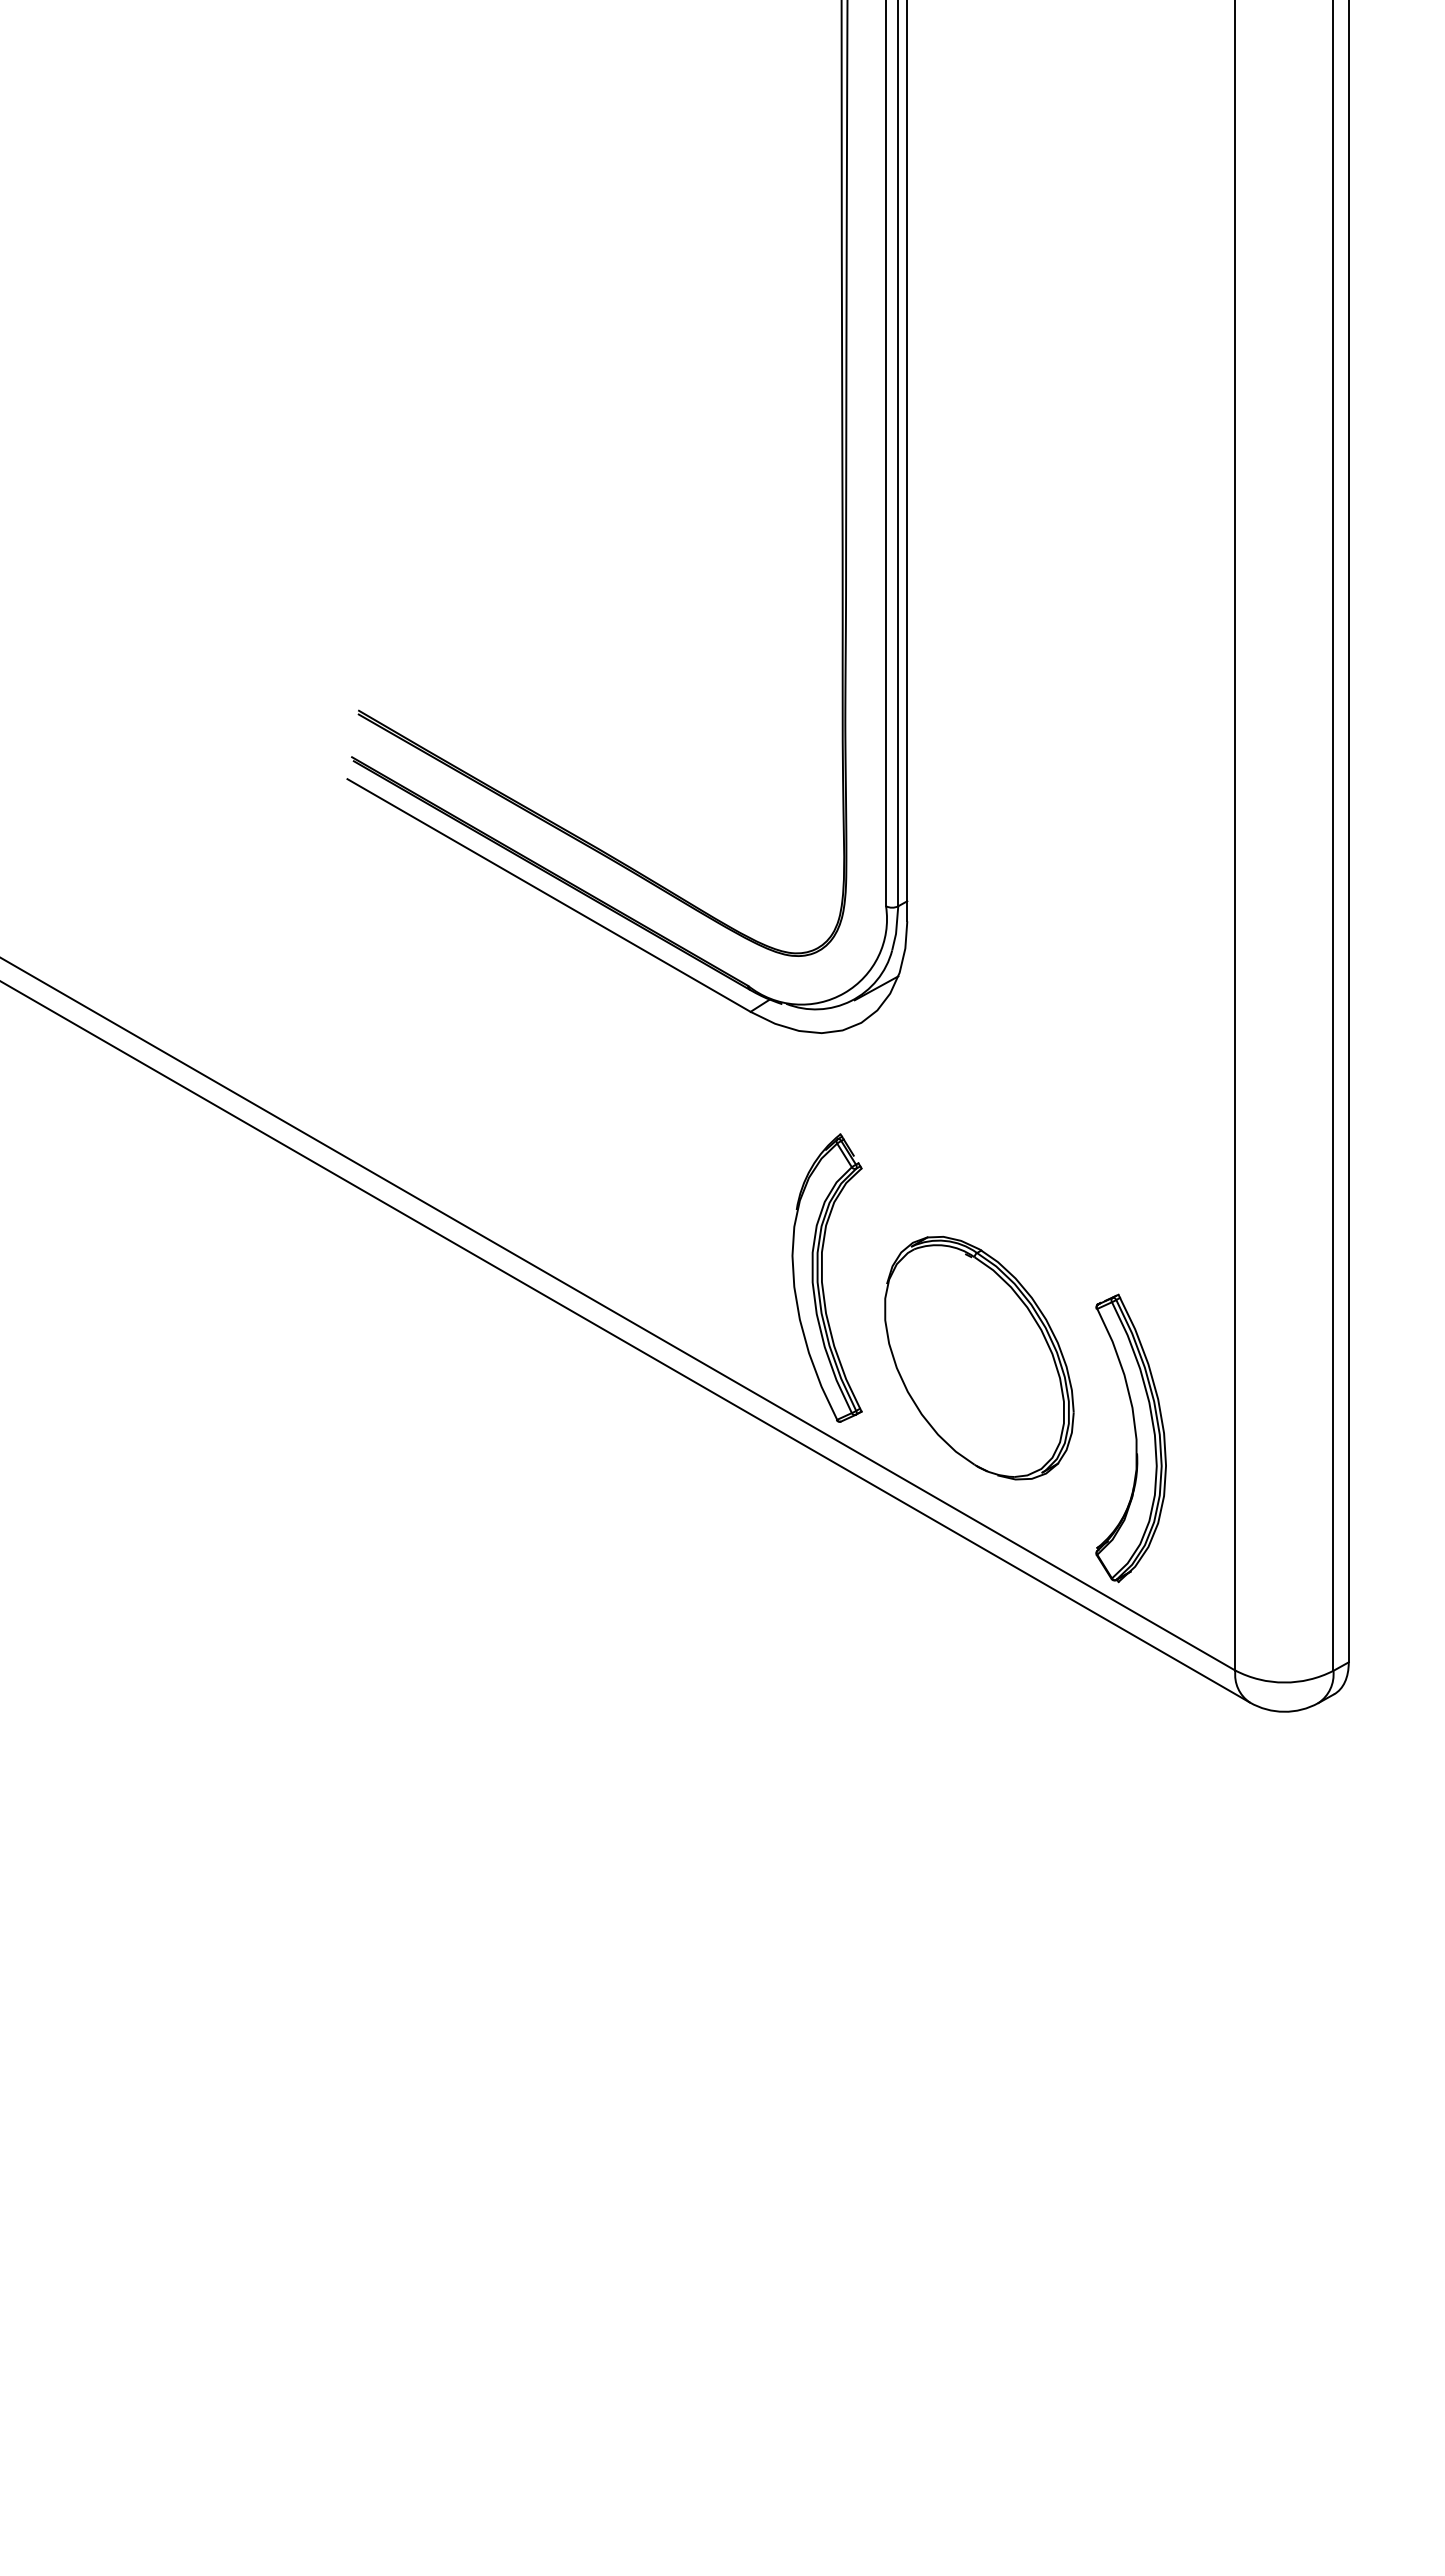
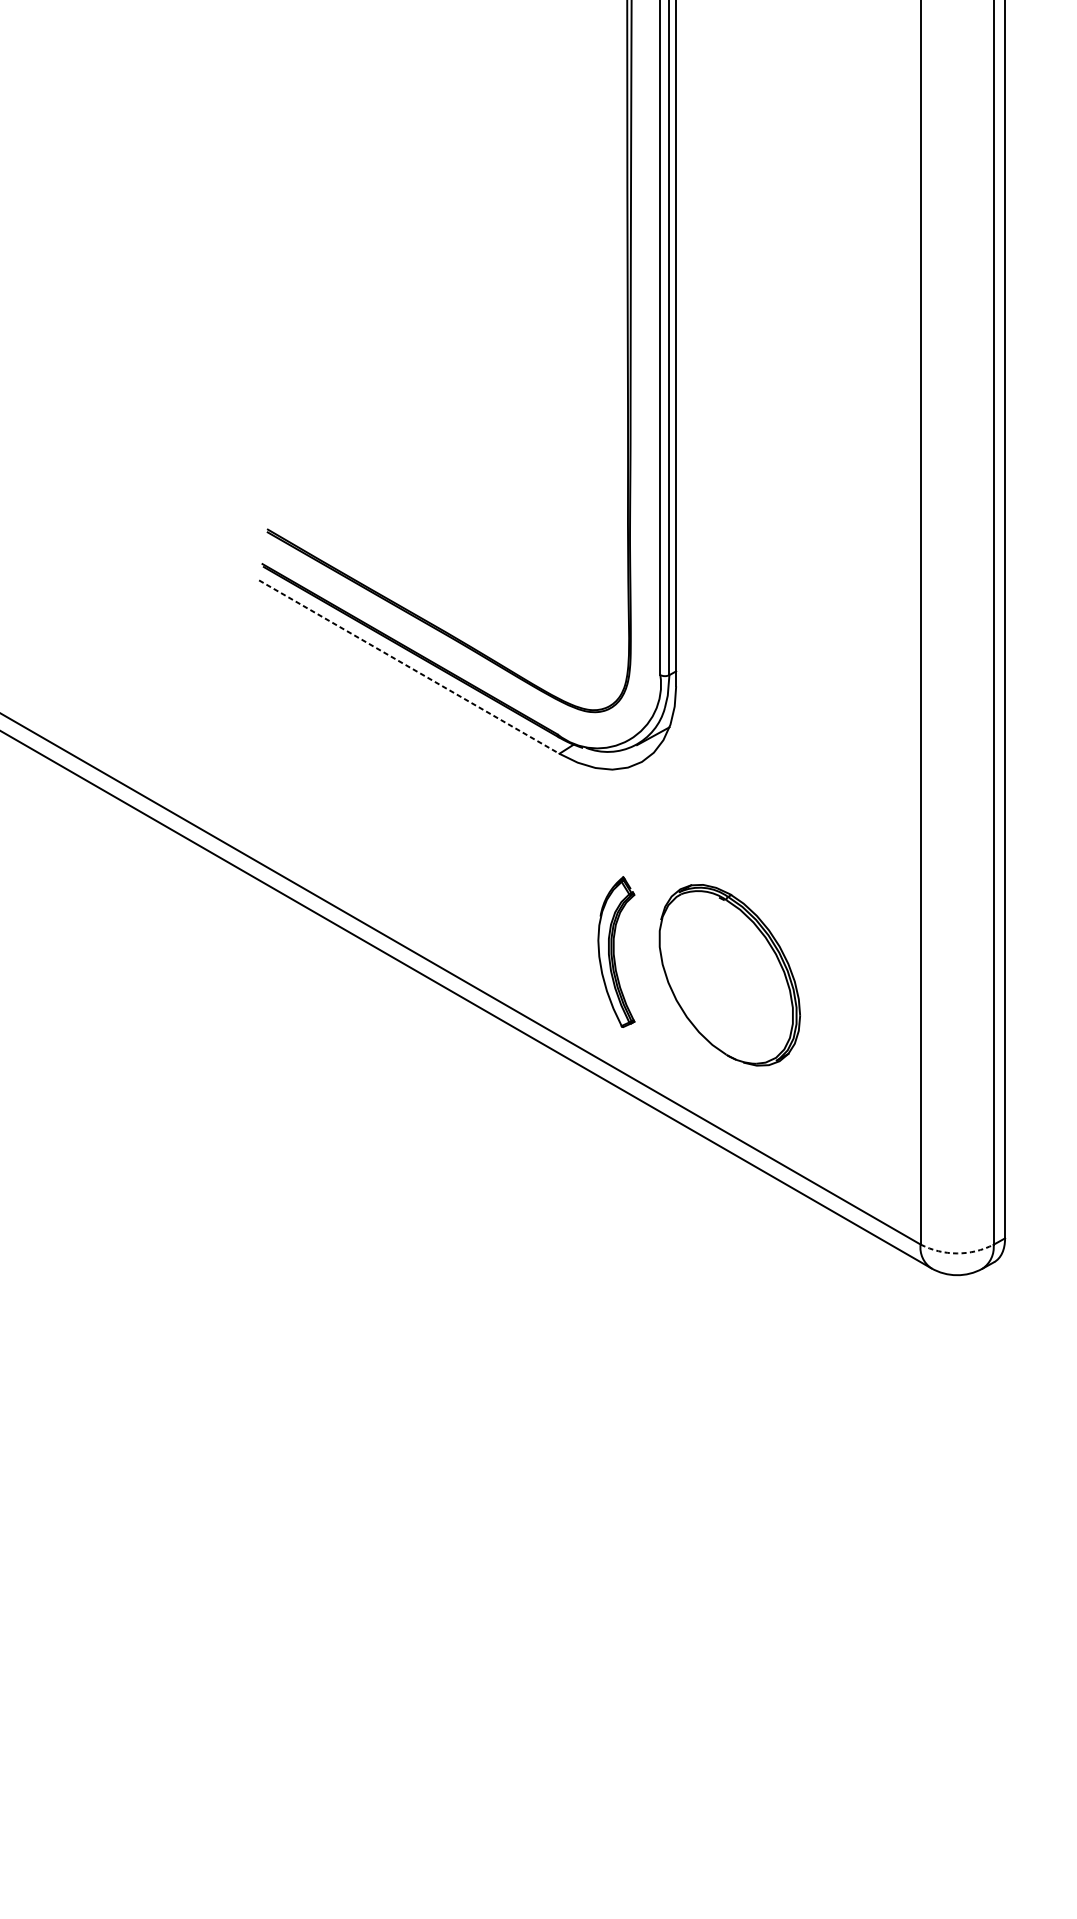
line: (549, 895) -> (409, 667), solid -> dashed
part: (826, 1277) -> (615, 951), size x0.7
part: (979, 1358) -> (729, 975), moved
part: (1130, 1438) -> (842, 1071), removed
arc: (1284, 1682) -> (957, 1253), solid -> dashed

